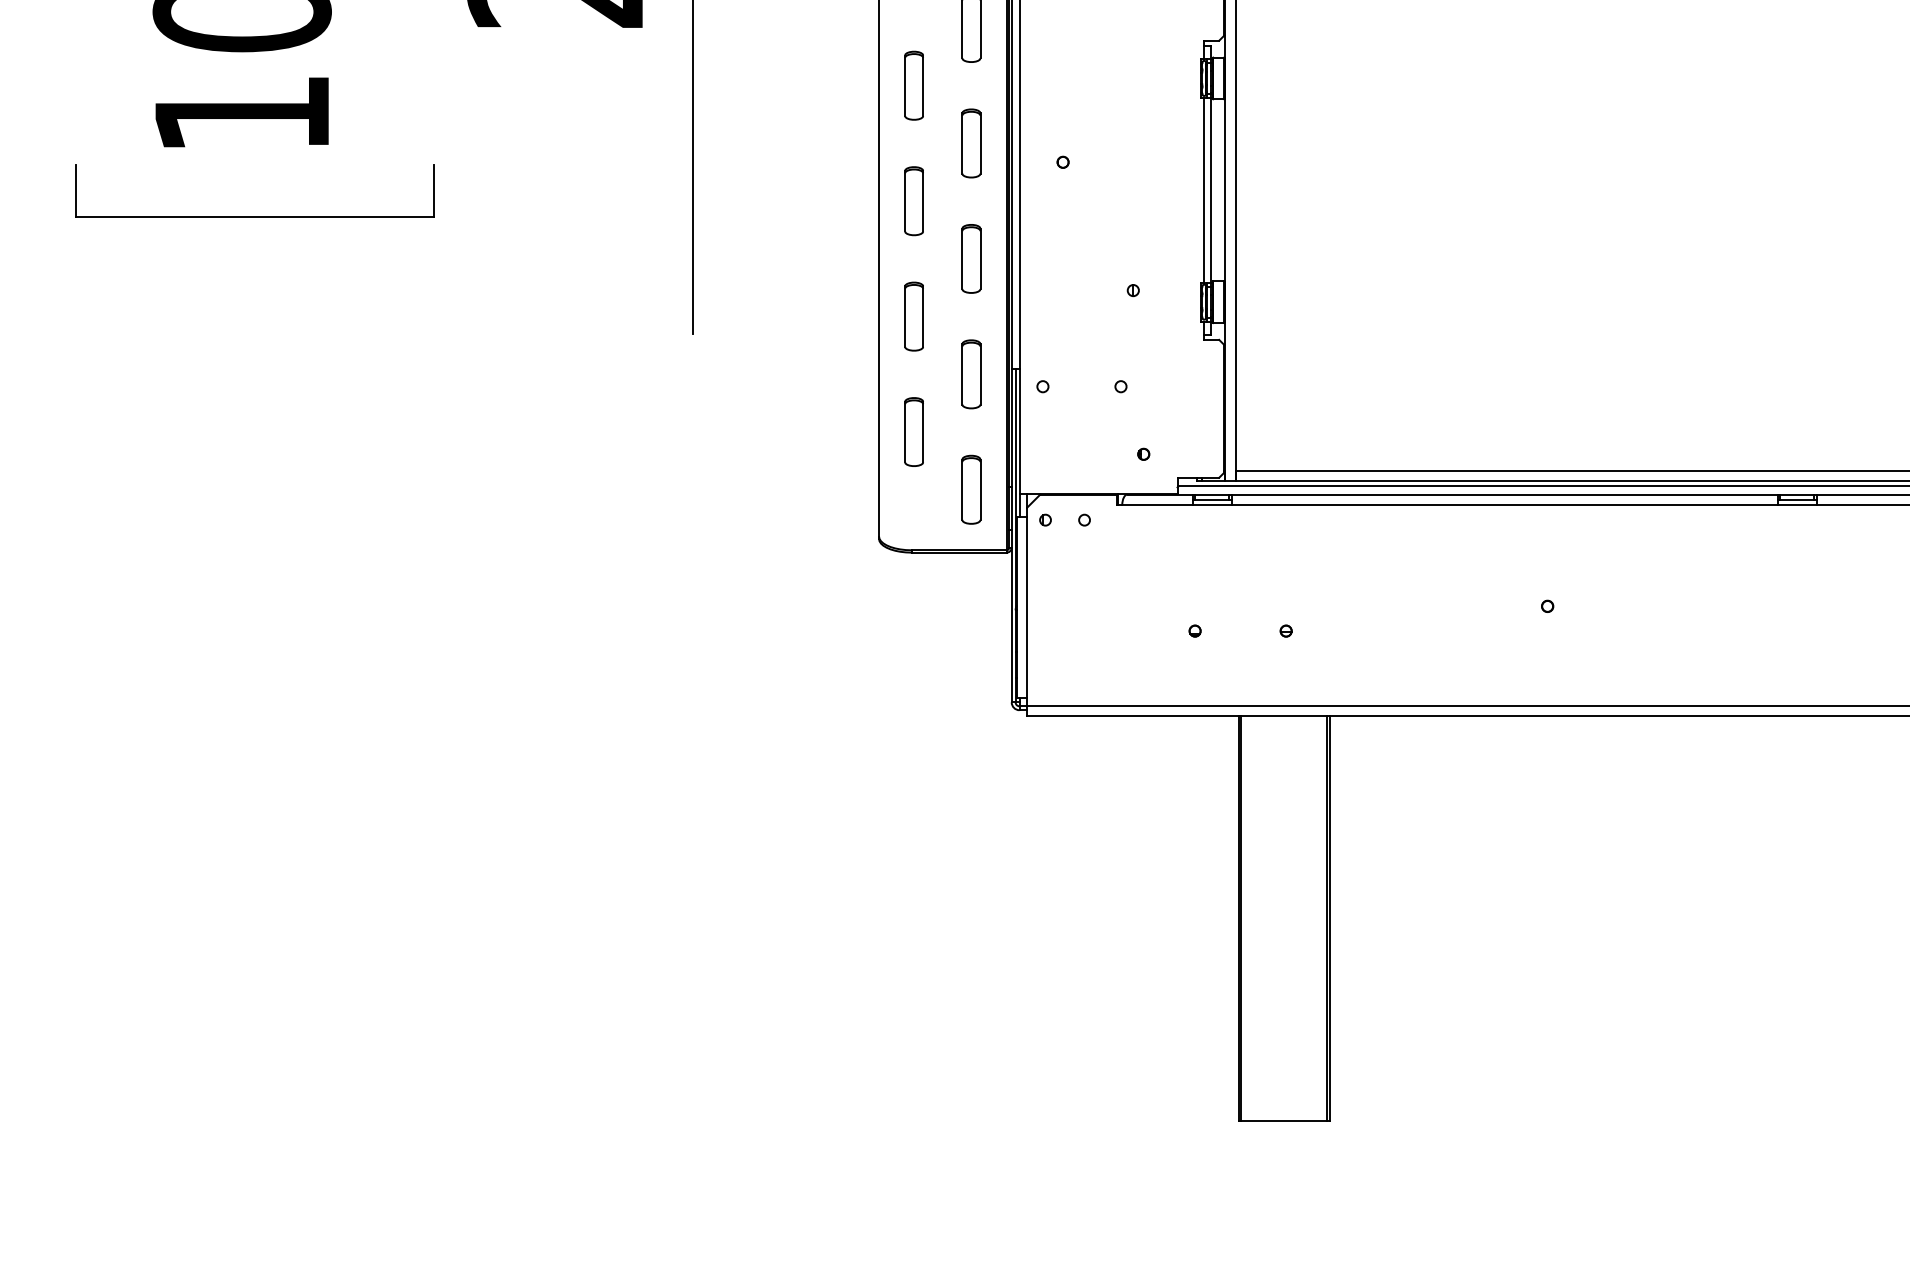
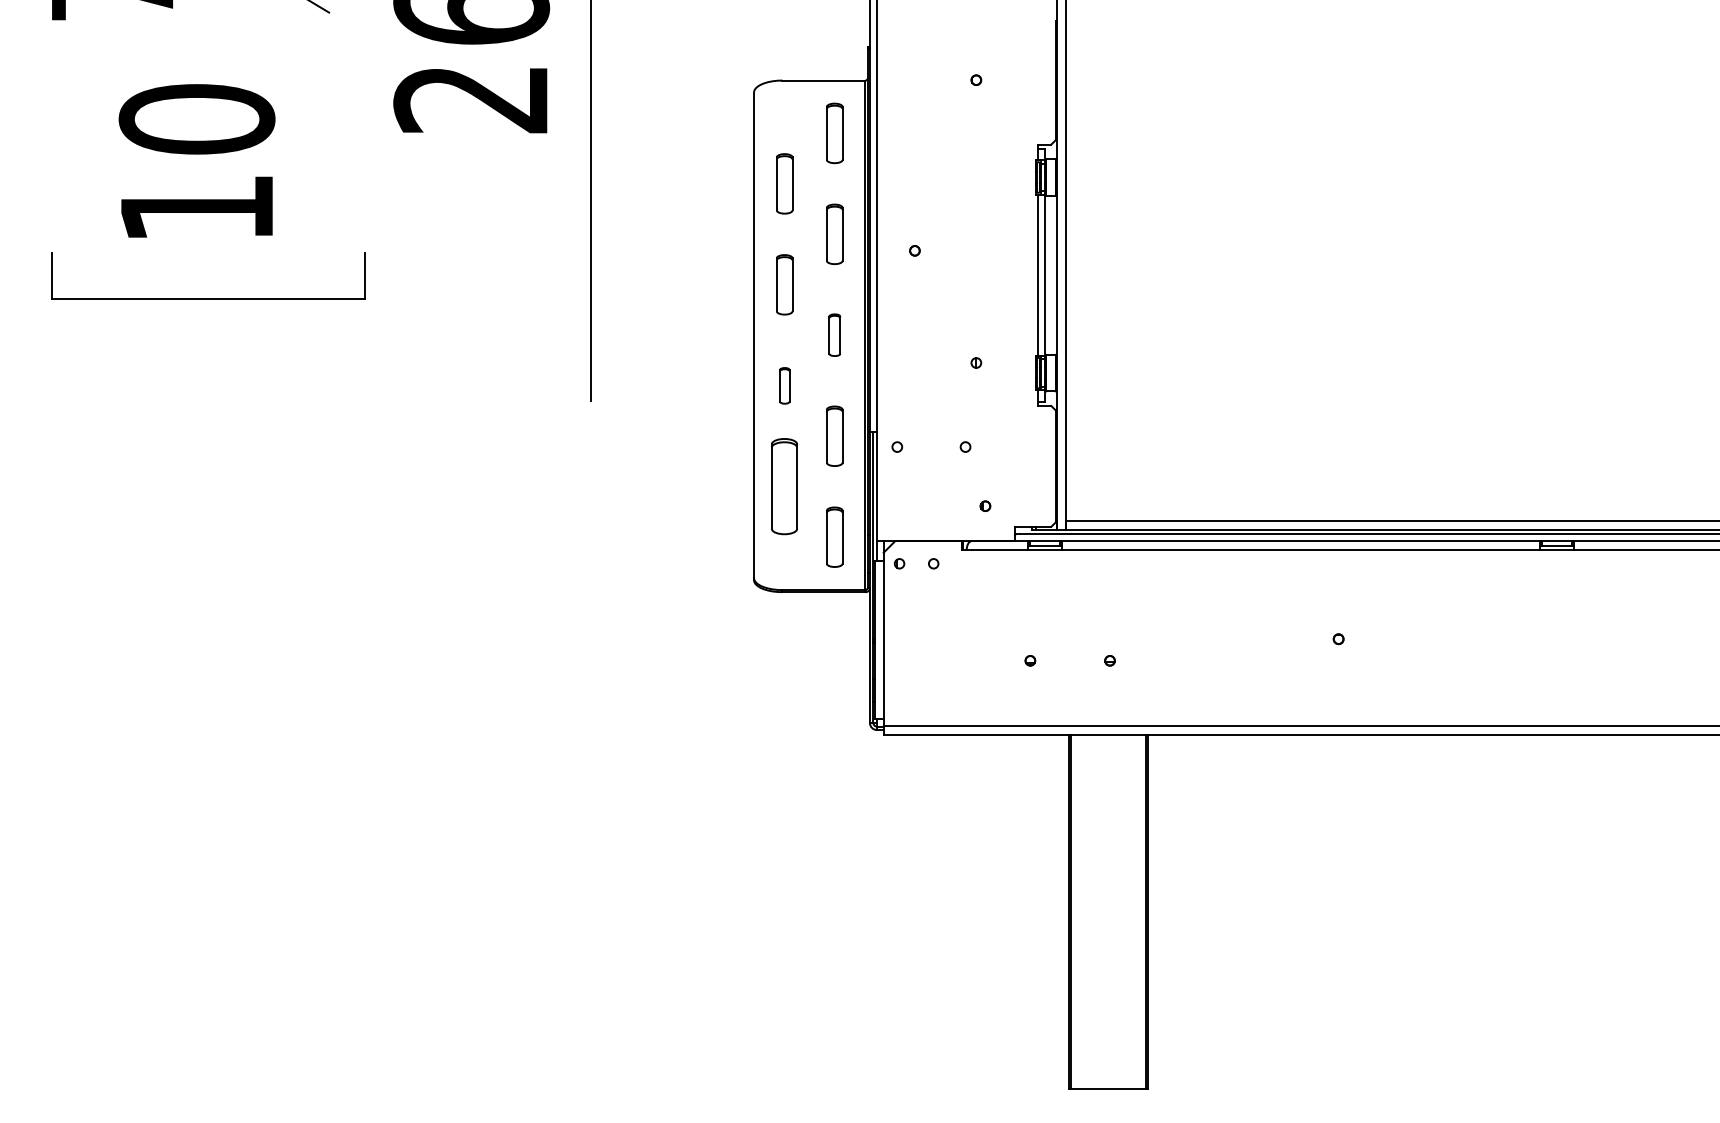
part: (971, 257) -> (834, 334), size x0.7
part: (913, 316) -> (784, 385), size x0.6
part: (913, 431) -> (784, 486), size x1.6

